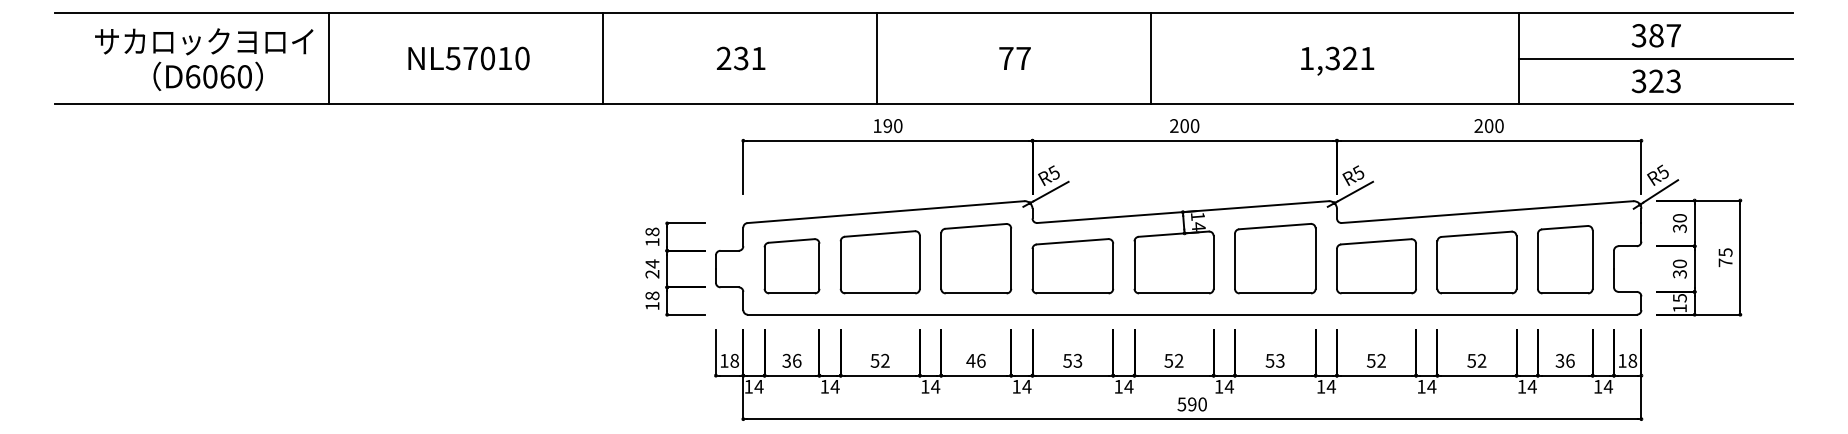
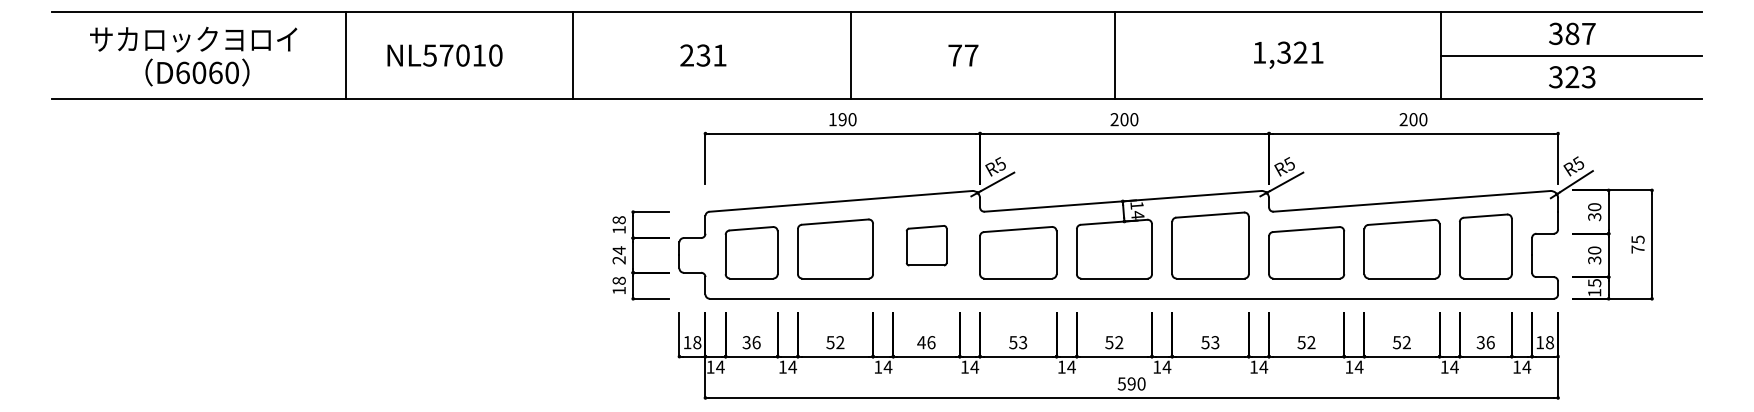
line: (329, 58) -> (345, 55), moved
line: (877, 58) -> (850, 55), moved
line: (1151, 58) -> (1114, 55), moved
text: (1337, 60) -> (1288, 54), moved
part: (976, 258) -> (926, 245), size x0.6

